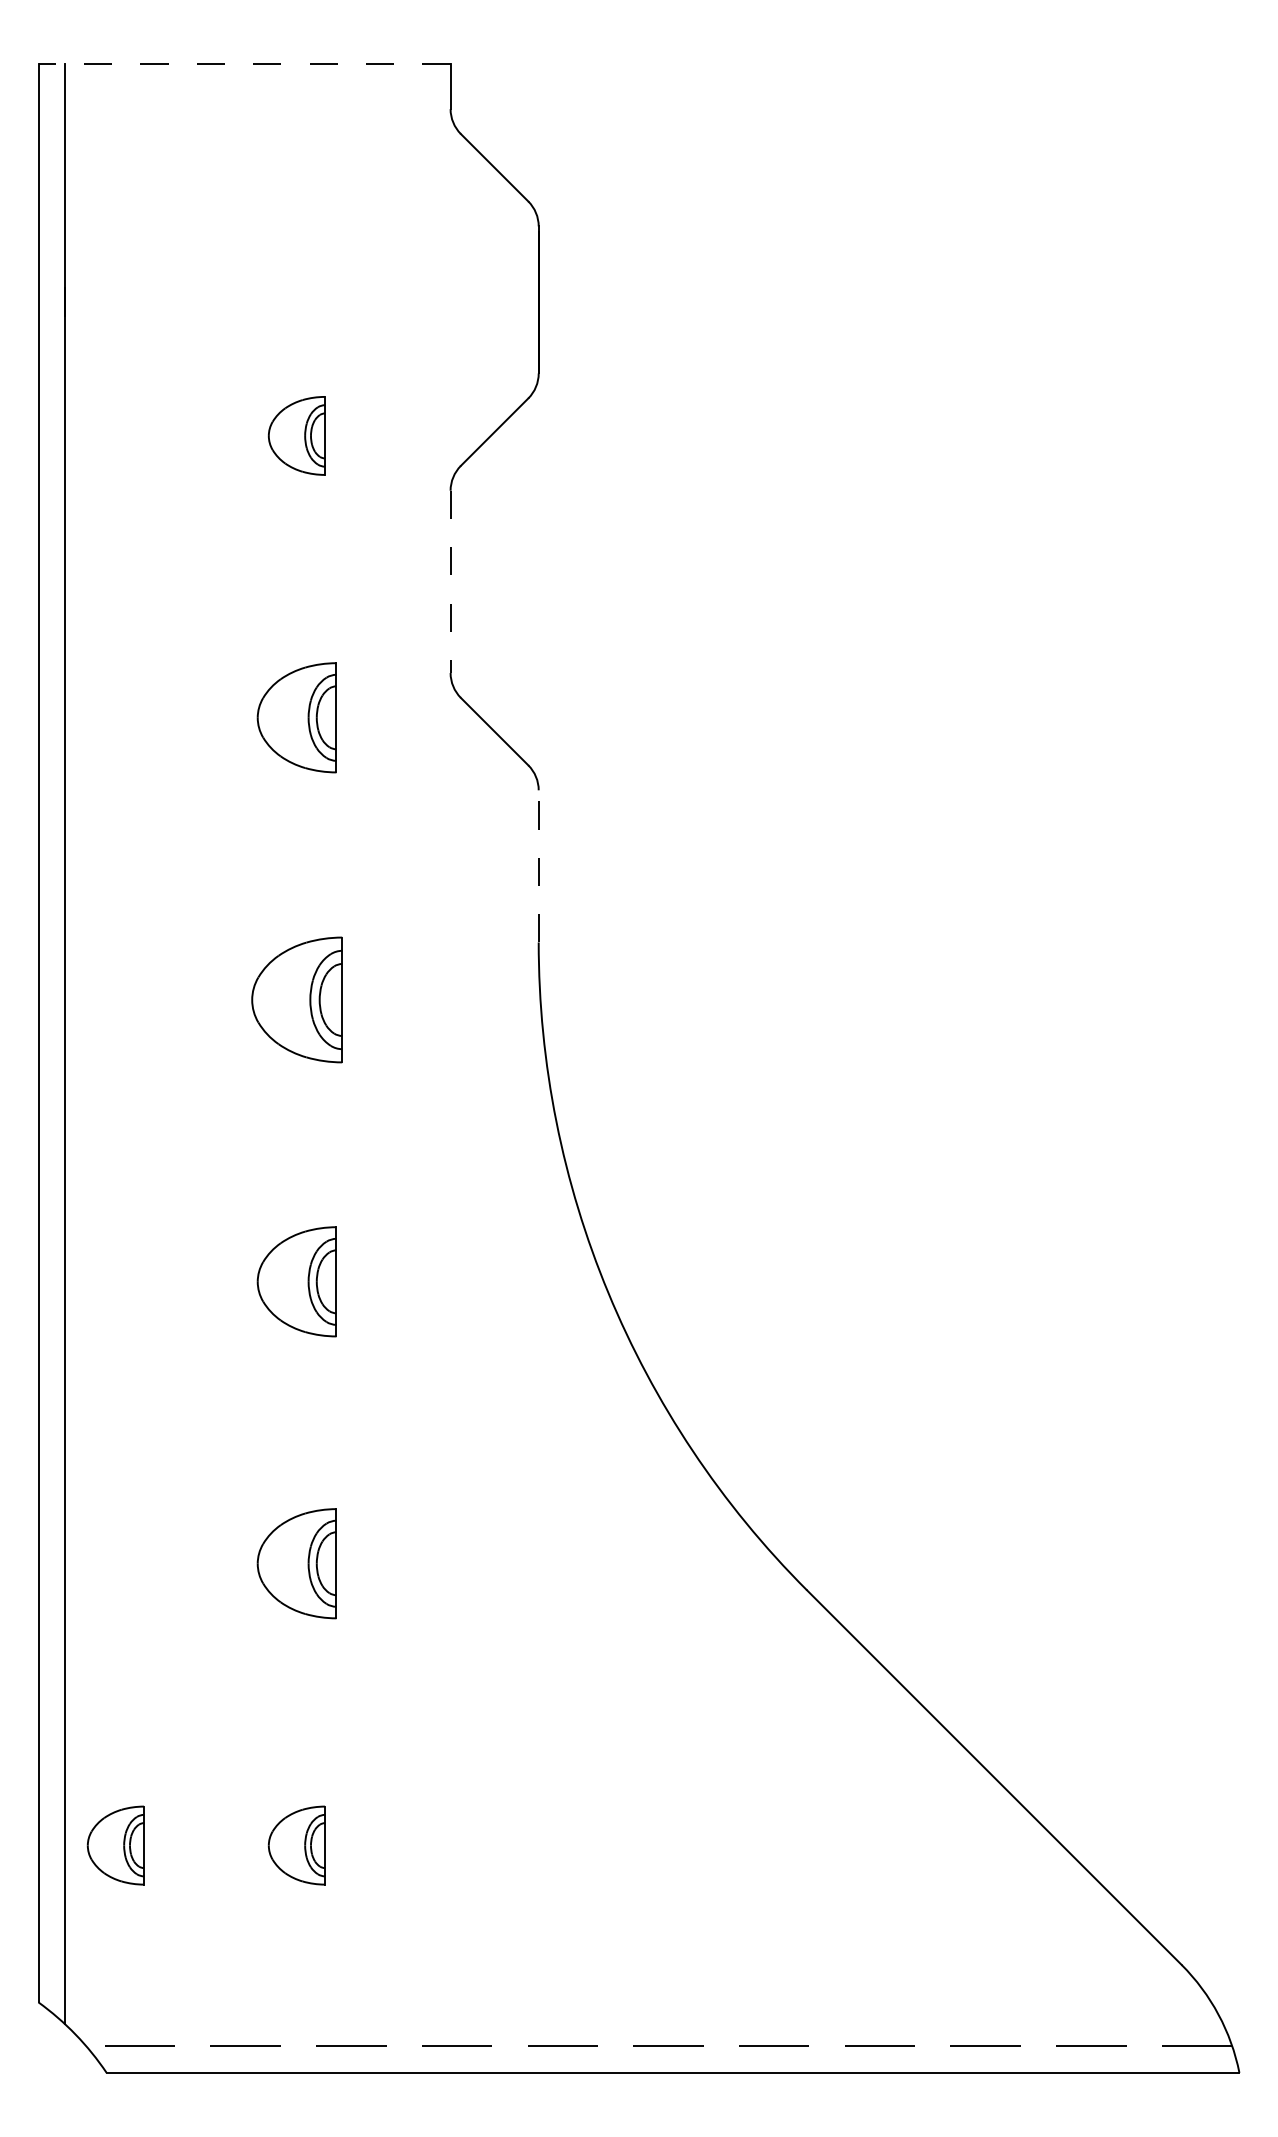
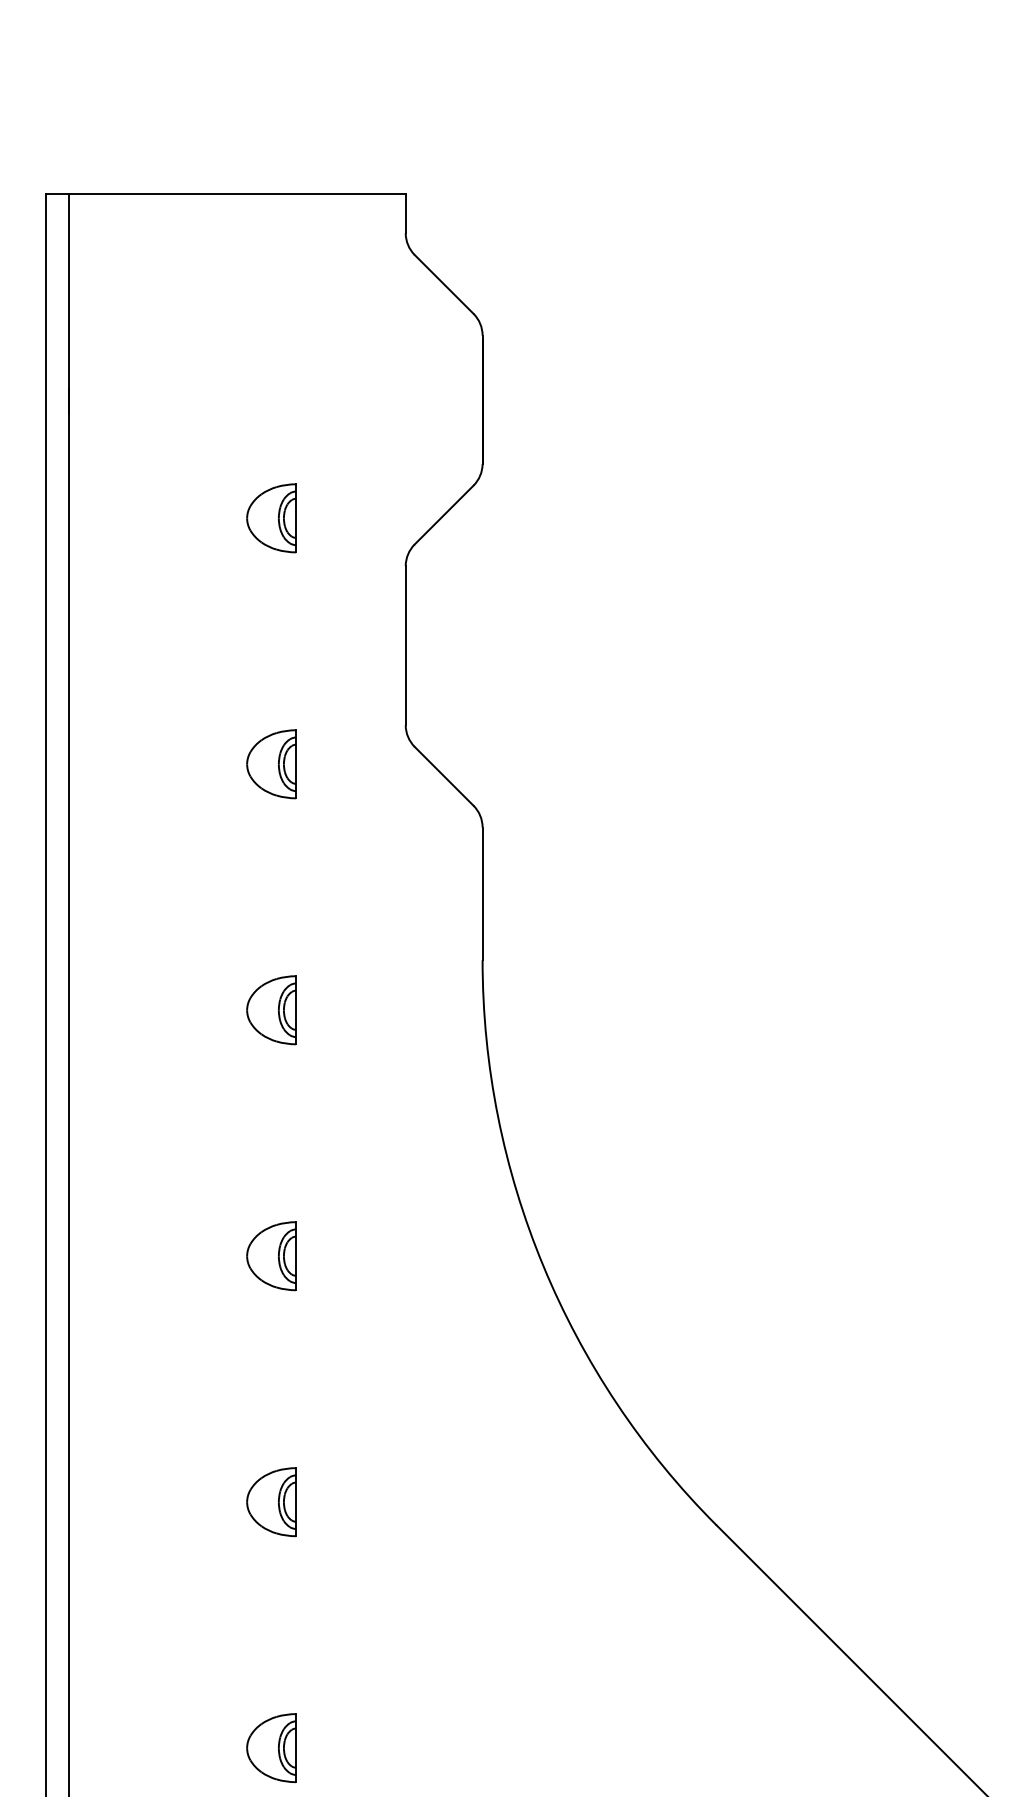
line: (244, 64) -> (225, 194), dashed -> solid
line: (450, 582) -> (405, 646), dashed -> solid
part: (296, 717) -> (271, 763), size x0.71
line: (538, 865) -> (482, 893), dashed -> solid
part: (296, 999) -> (271, 1010), size x0.62
part: (296, 1281) -> (271, 1256), size x0.71
part: (296, 1563) -> (271, 1502), size x0.71
part: (115, 1845) -> (113, 1748), removed

